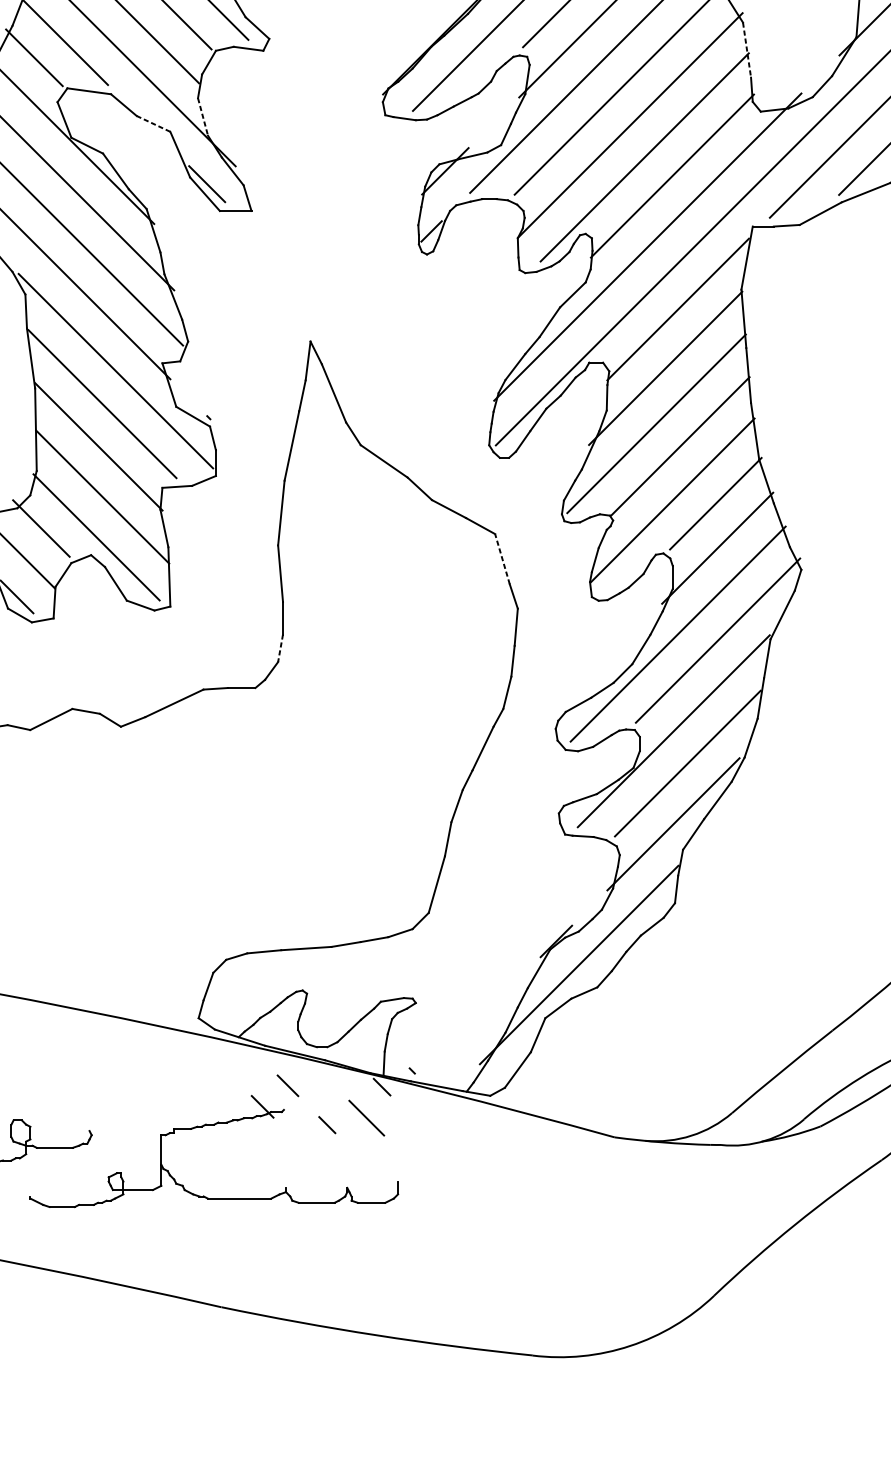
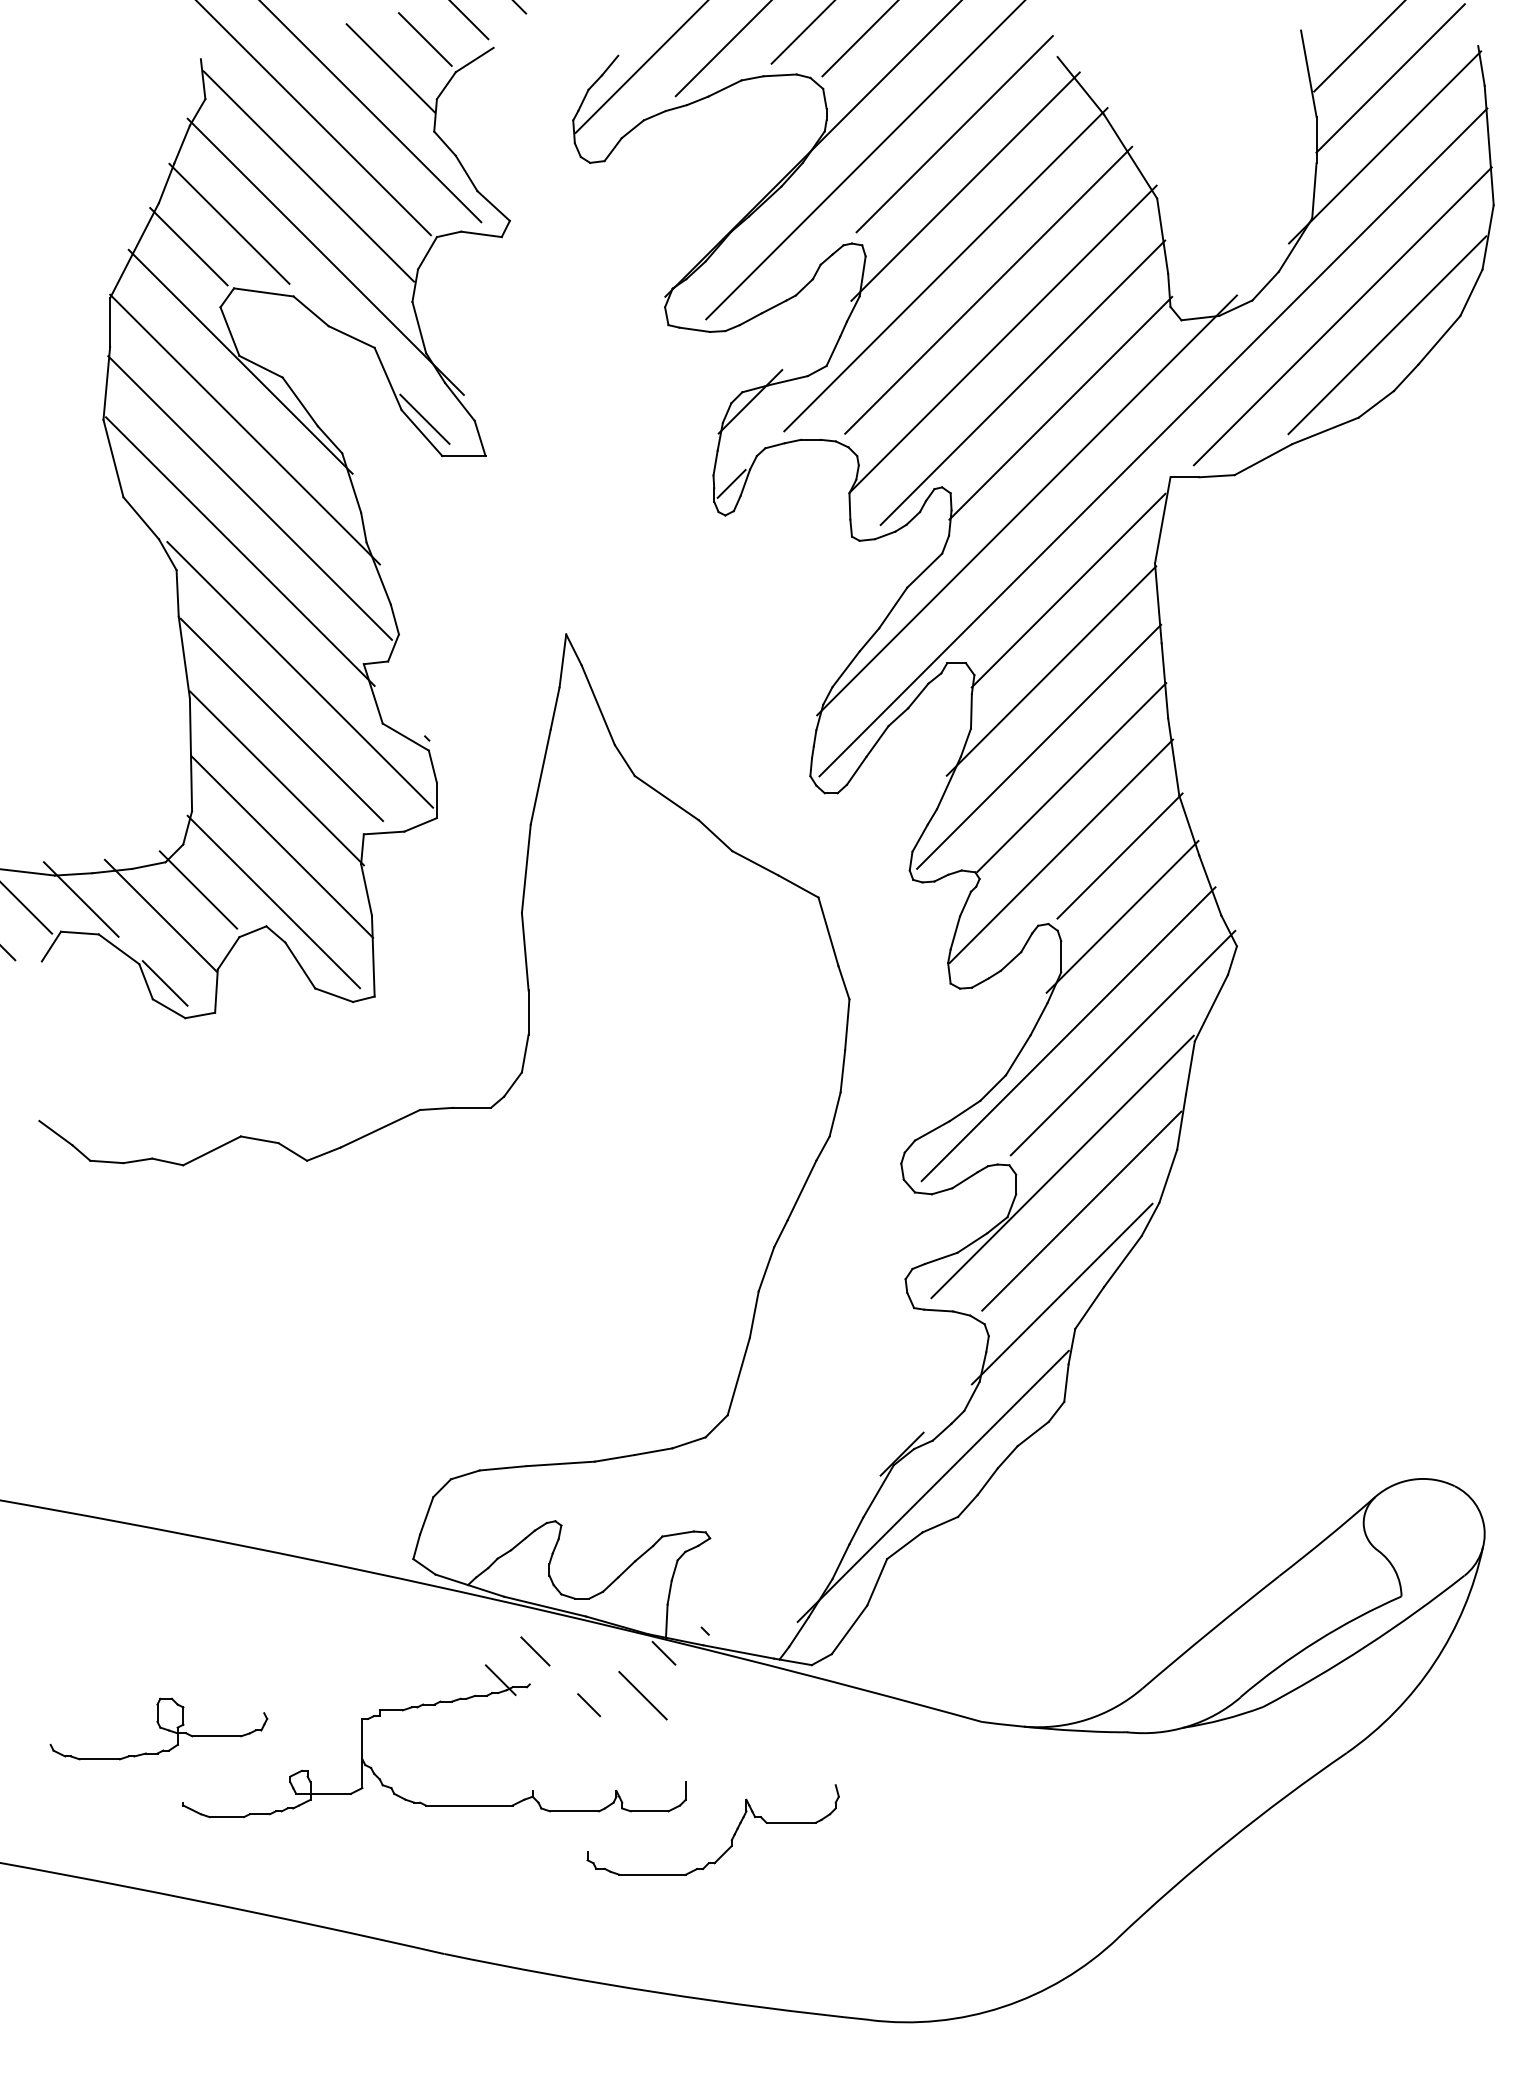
line: (746, 50) -> (1162, 236), dashed -> solid
line: (203, 116) -> (419, 327), dashed -> solid
line: (153, 123) -> (351, 336), dashed -> solid
line: (502, 558) -> (828, 931), dashed -> solid
line: (280, 648) -> (525, 1054), dashed -> solid
part: (431, 1222) -> (731, 1838), added

